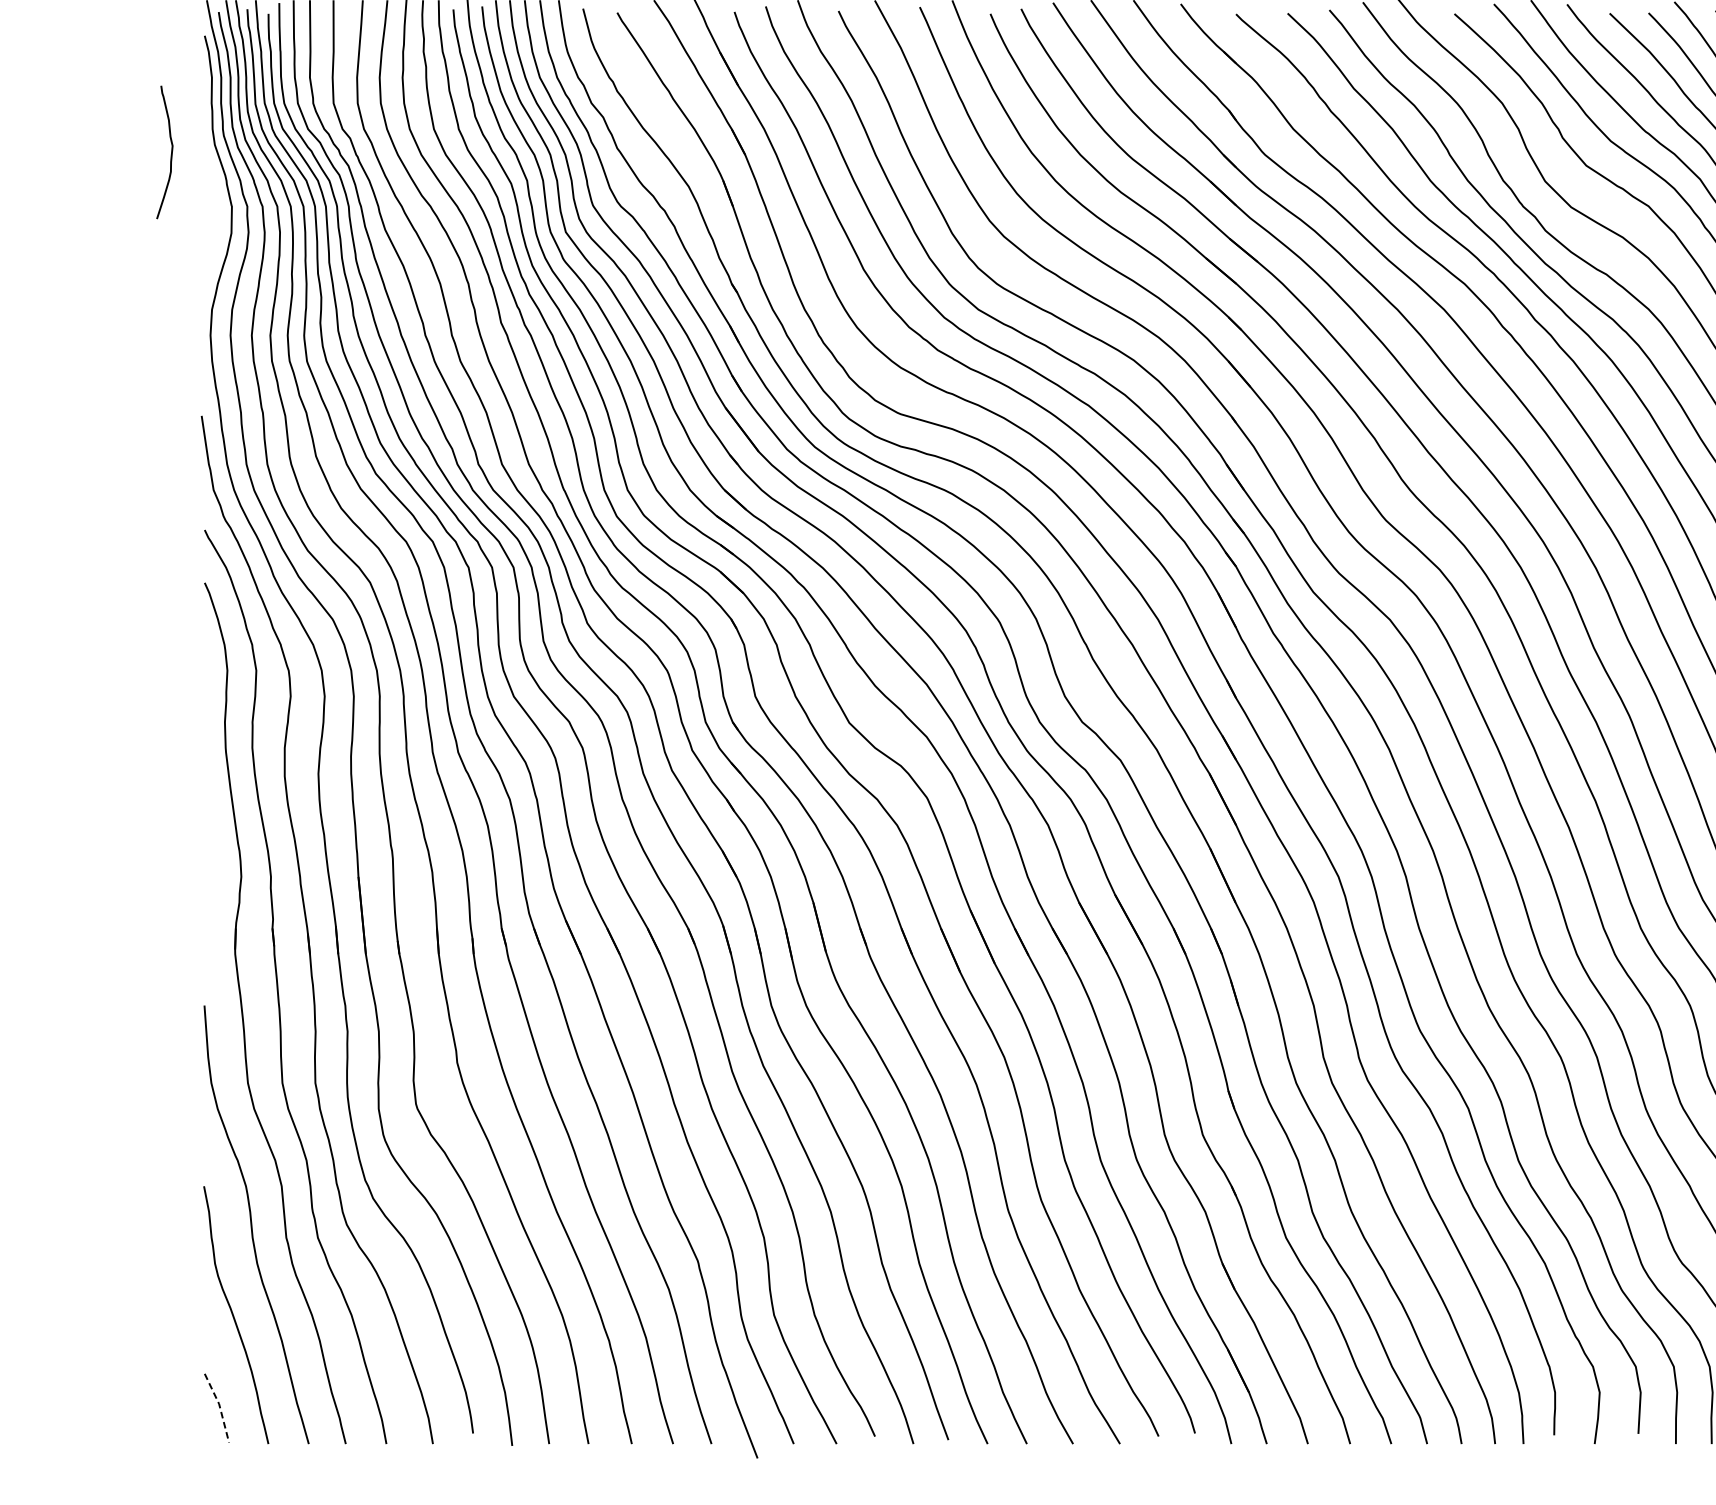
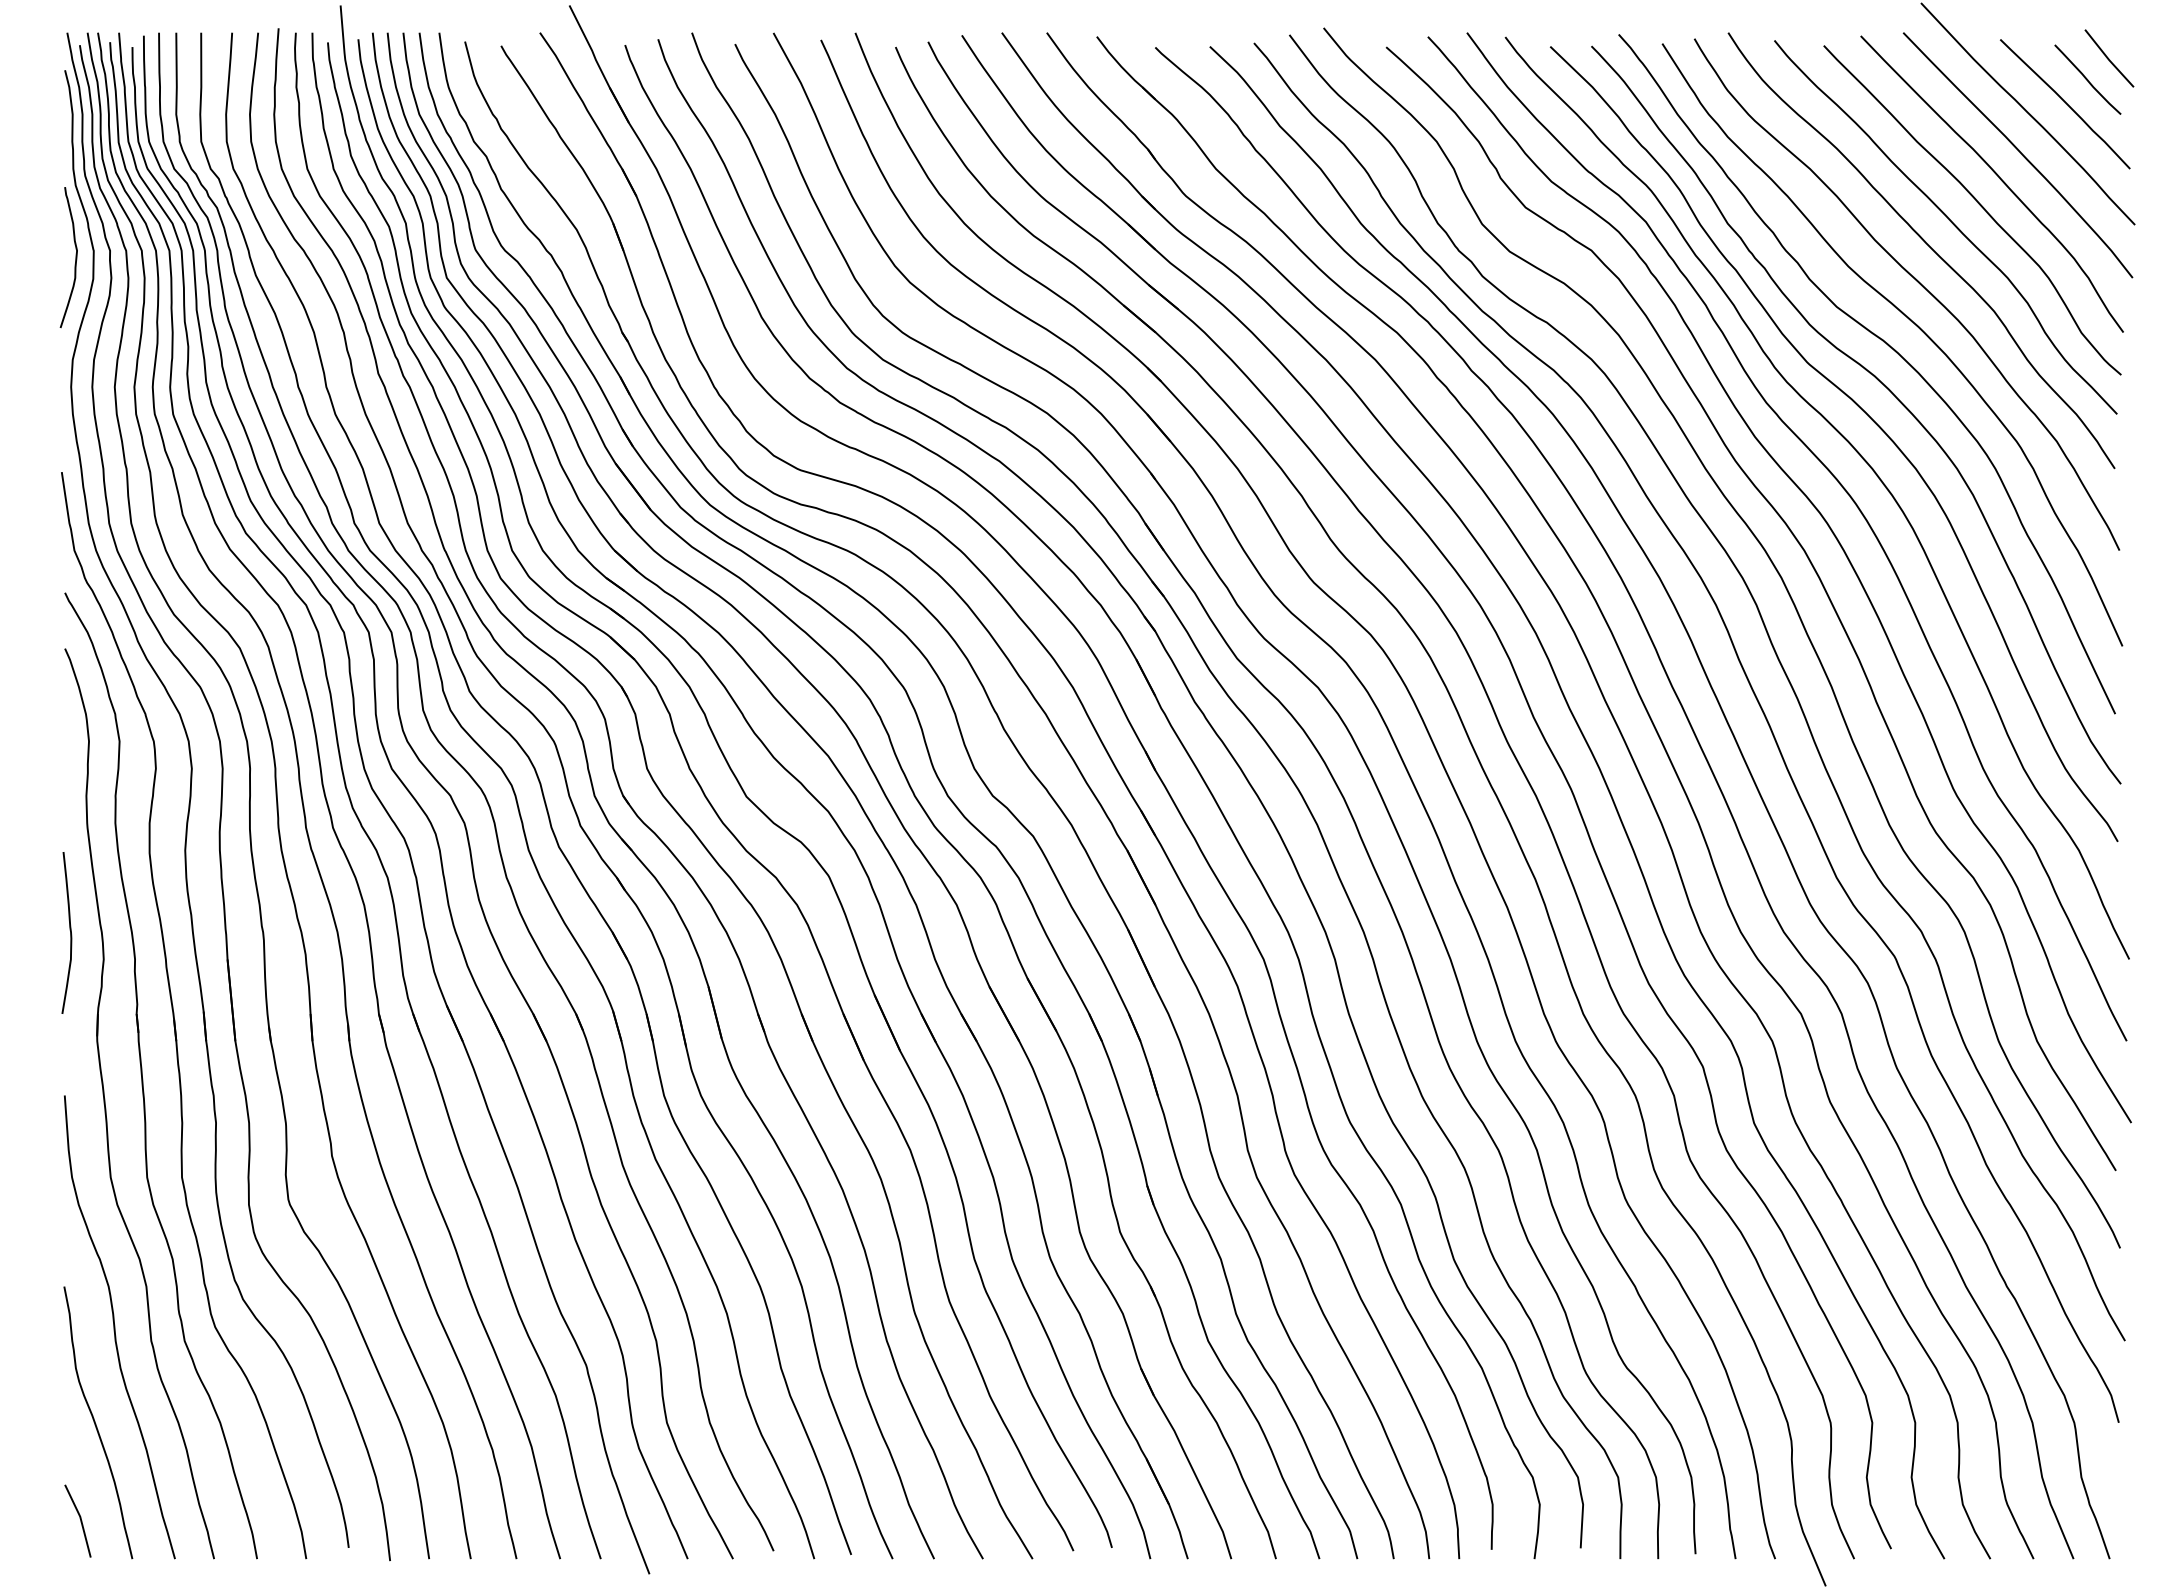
curve: (171, 152) -> (75, 257), moved
curve: (208, 849) -> (69, 930), added
line: (219, 1406) -> (80, 1519), dashed -> solid

